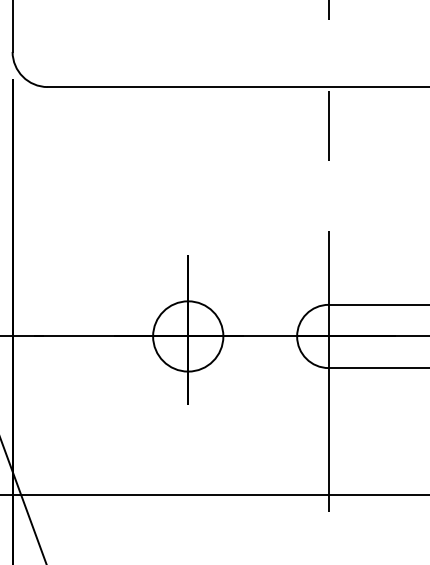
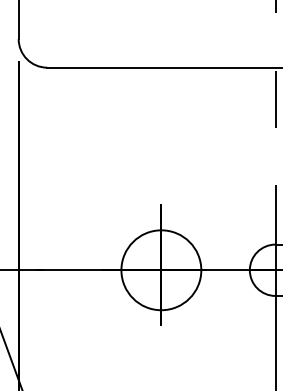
circle: (188, 336) -> (161, 270), size x1.4

